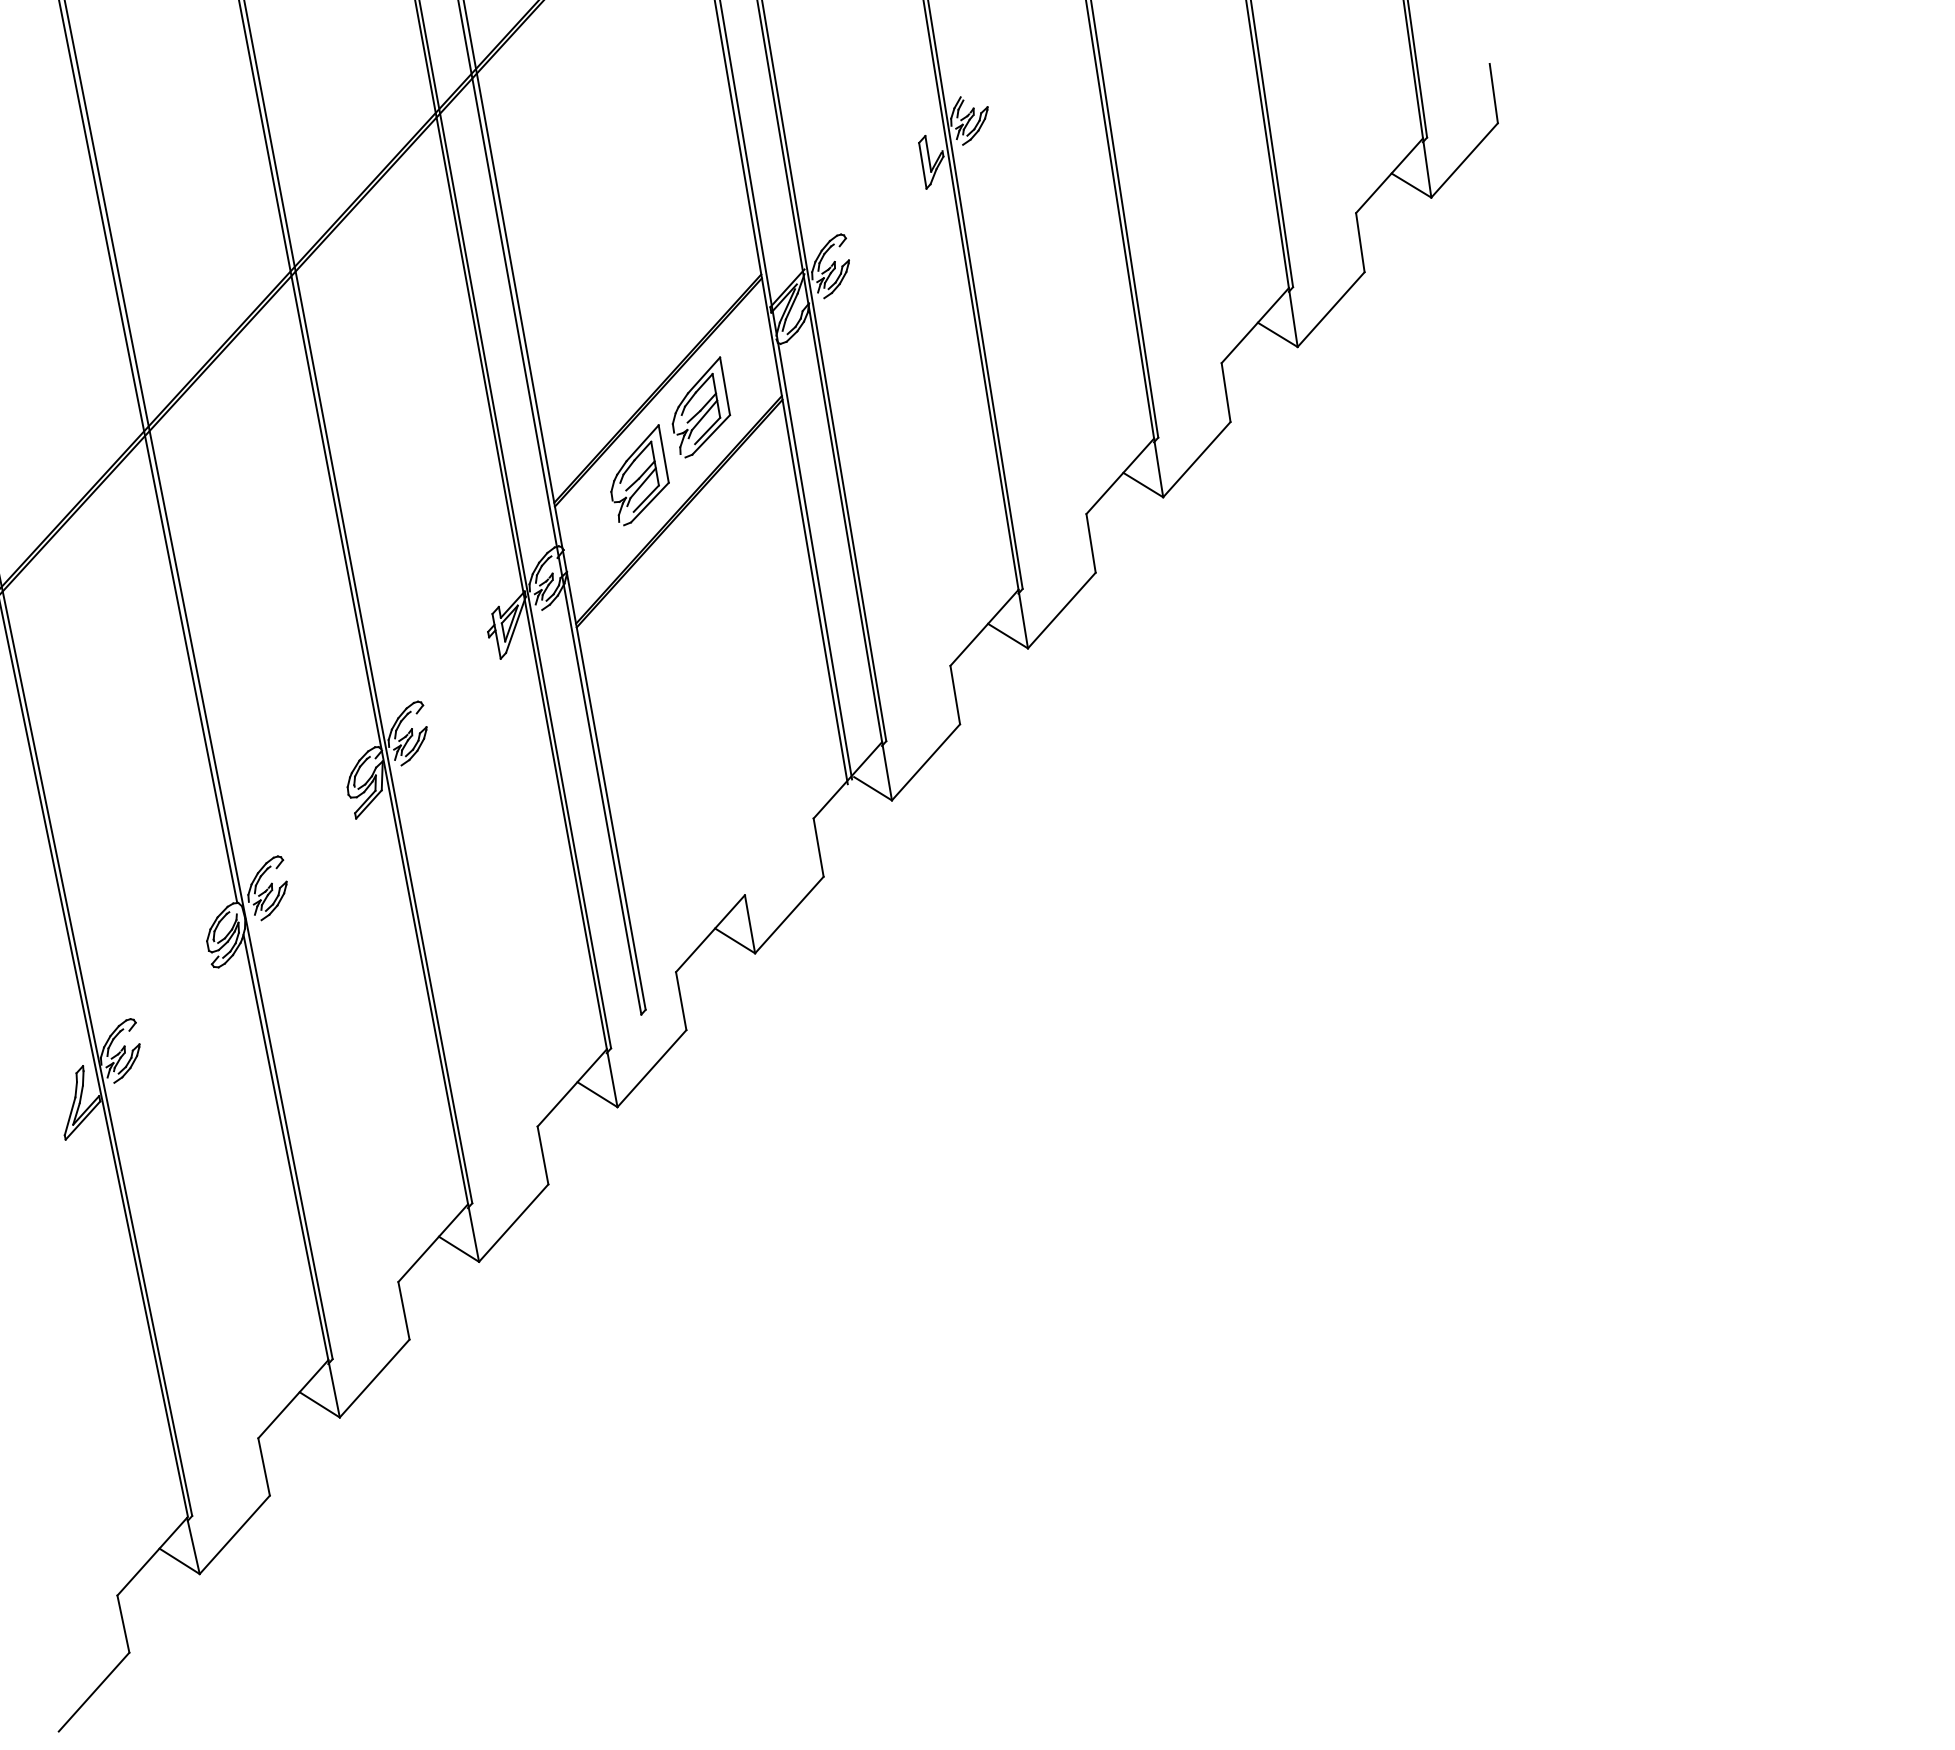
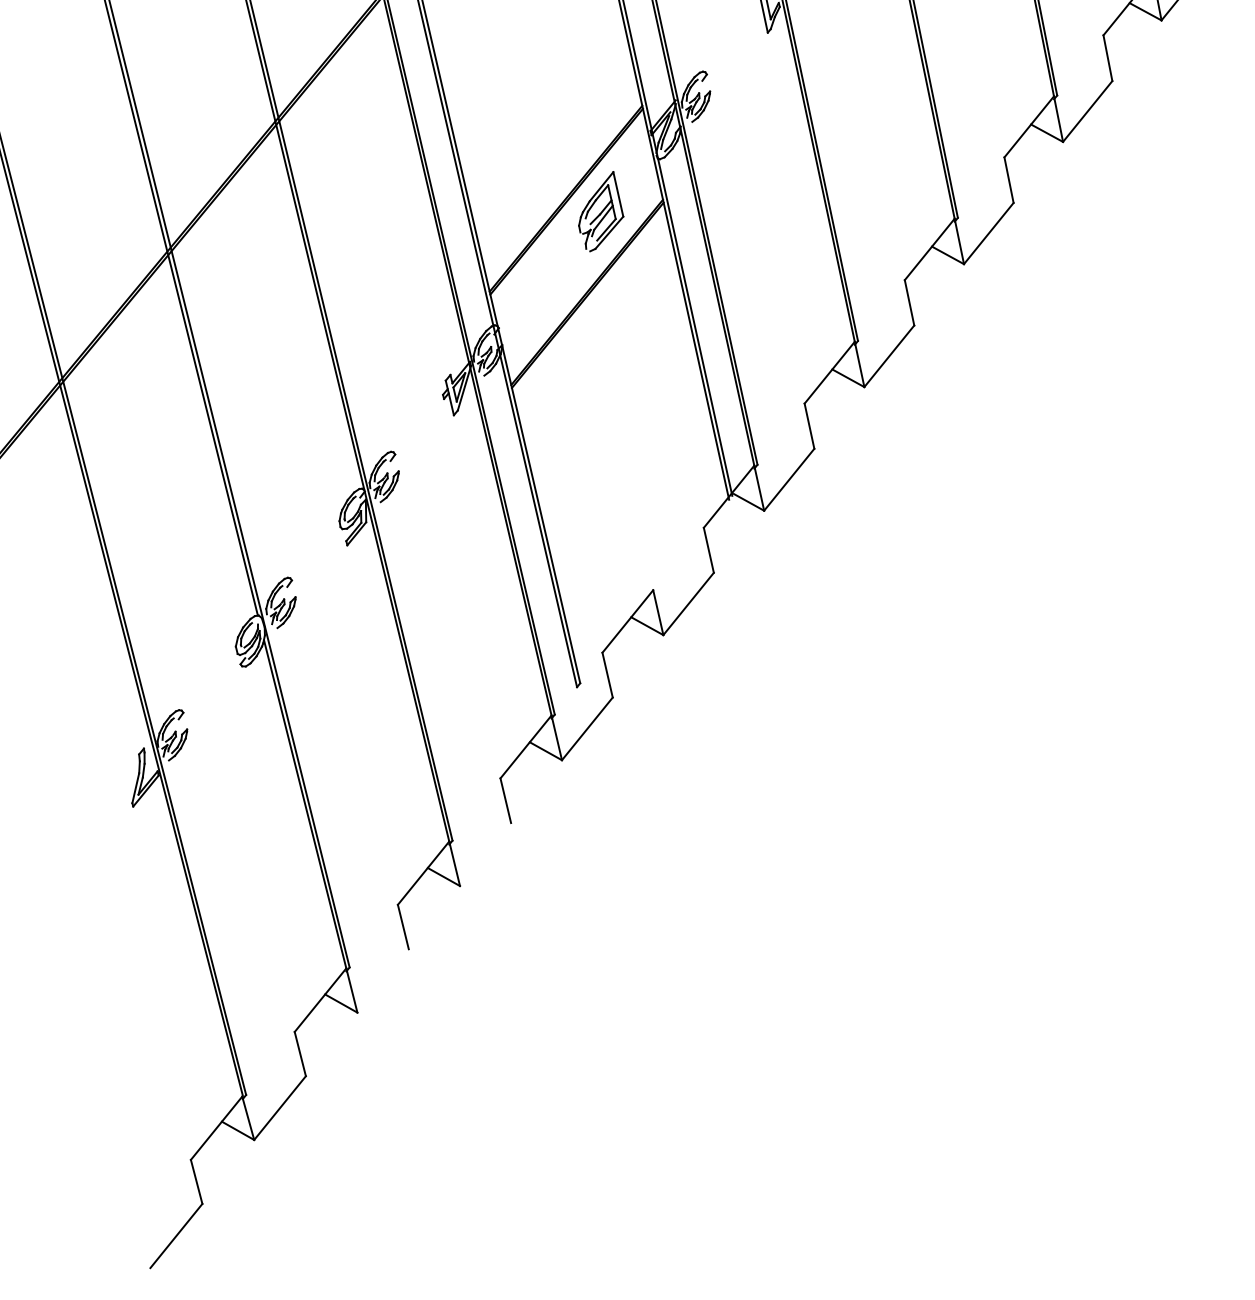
part: (639, 475) -> (555, 267), removed
line: (513, 1222) -> (485, 854), removed
line: (374, 1378) -> (382, 980), removed

